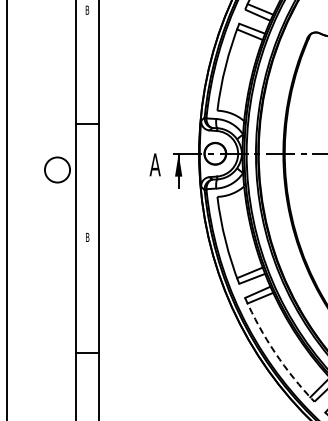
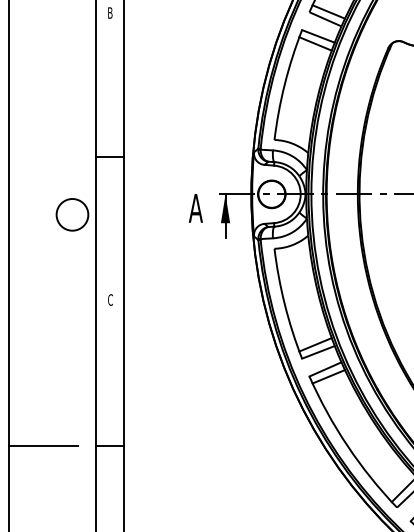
text: (87, 237) -> (110, 300), B -> C
line: (34, 352) -> (43, 445), added
arc: (275, 352) -> (347, 445), dashed -> solid

